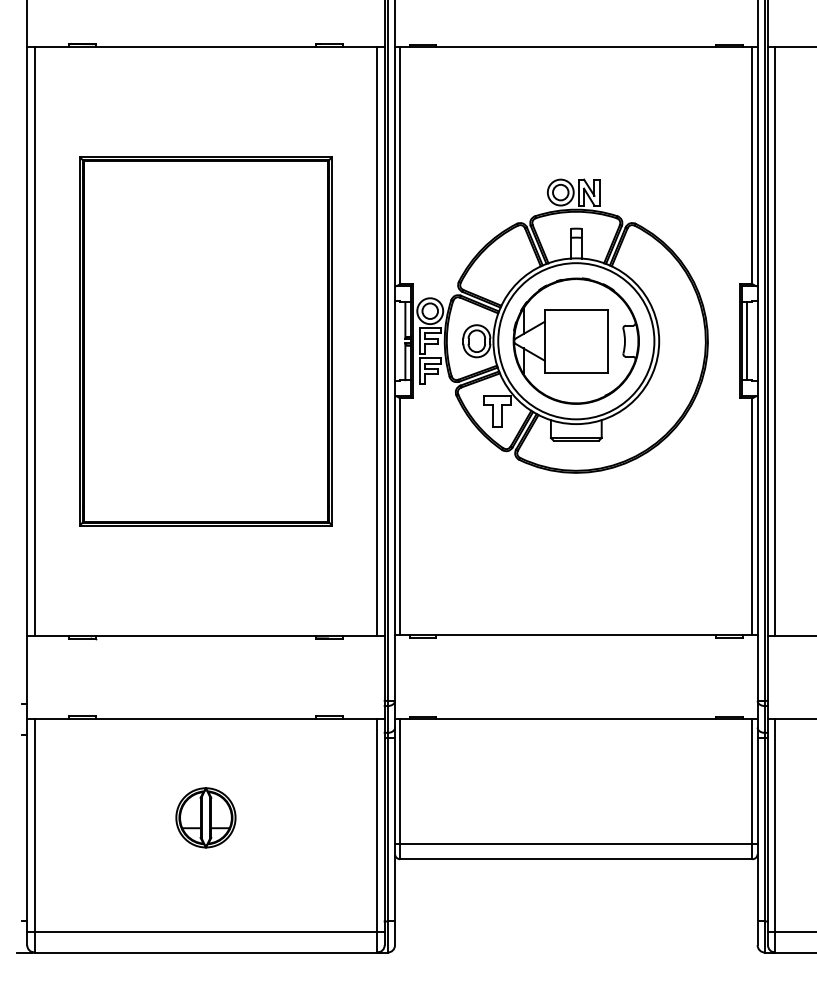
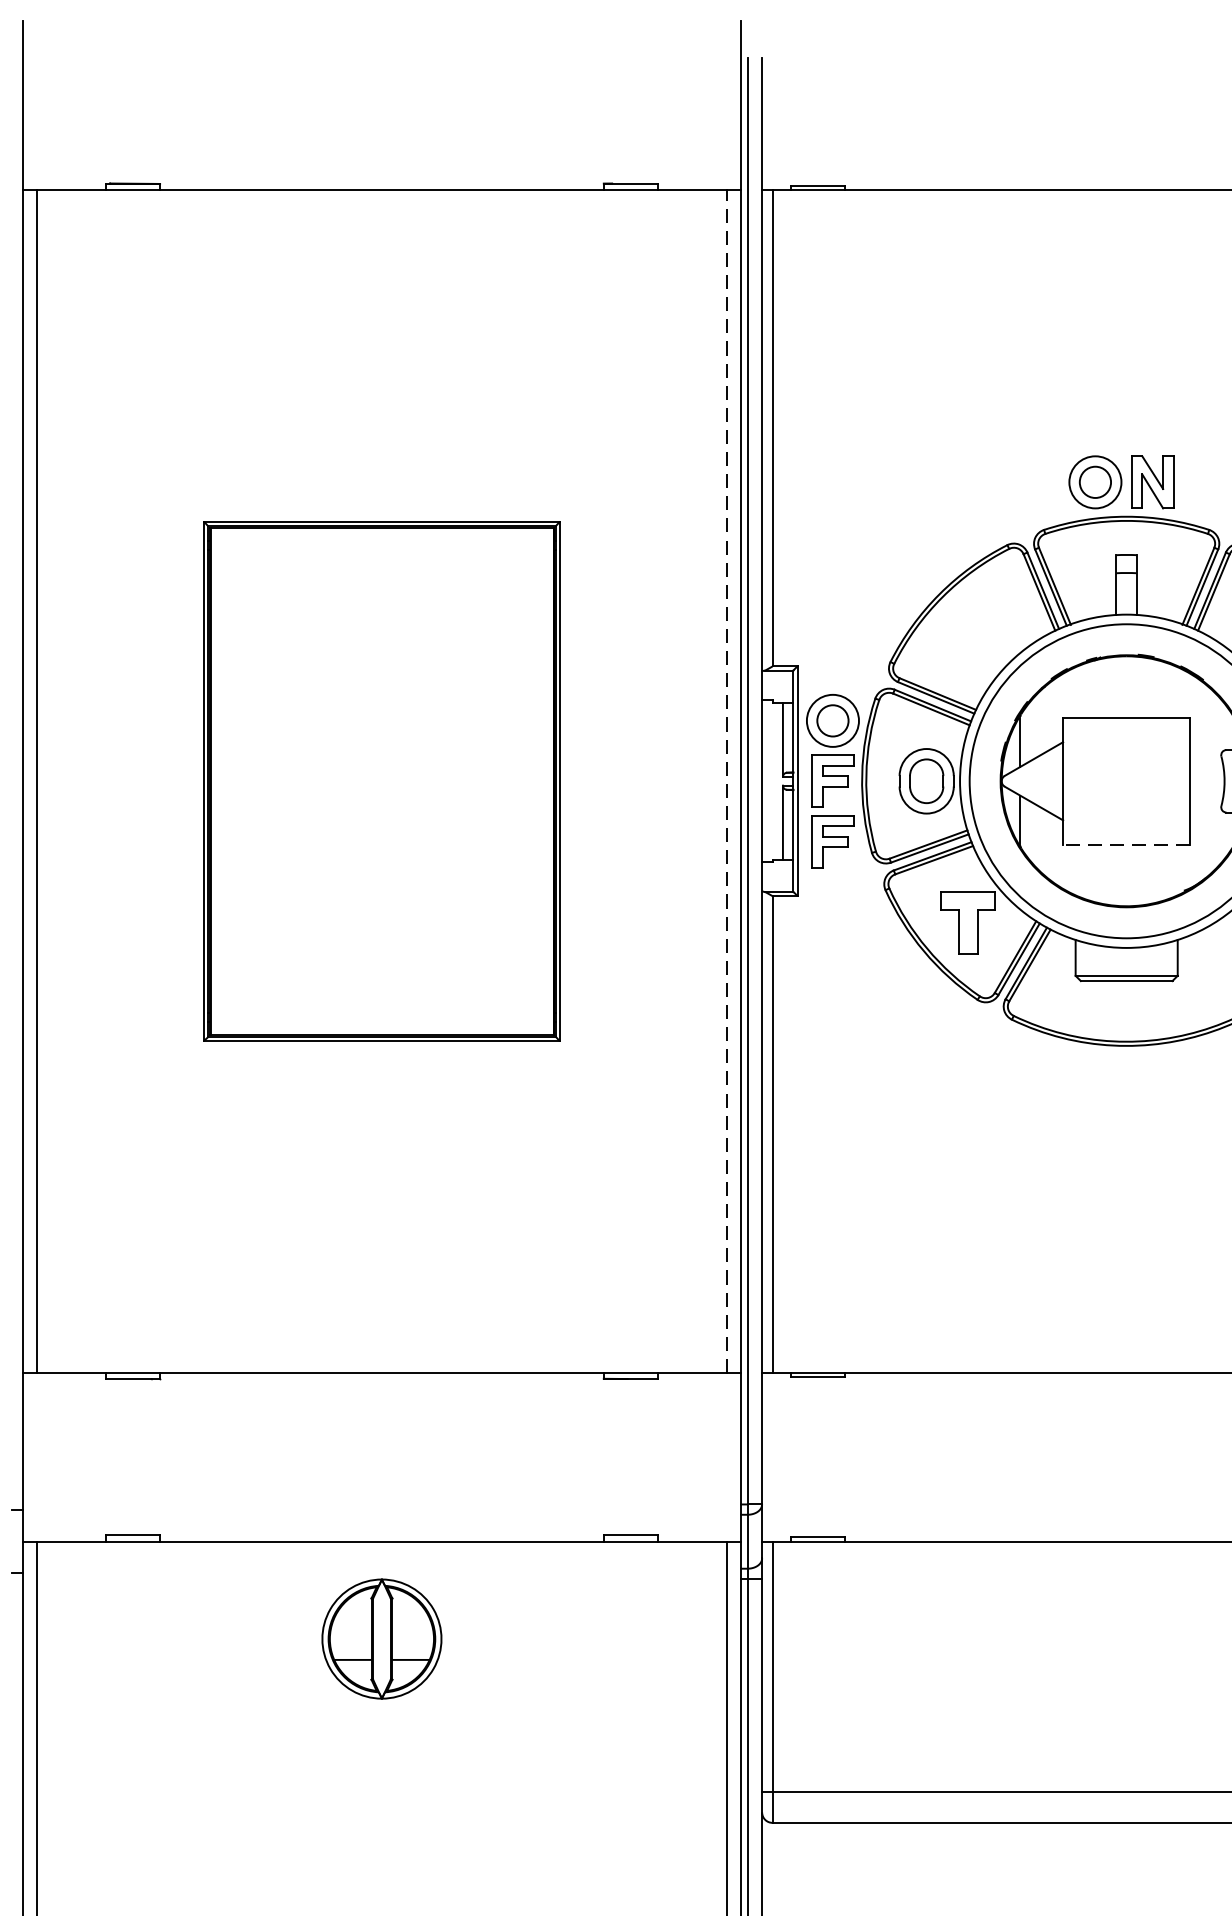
line: (377, 340) -> (726, 779), solid -> dashed
part: (205, 341) -> (381, 781), size x0.7
line: (576, 372) -> (1127, 844), solid -> dashed
part: (205, 817) -> (381, 1638), moved

